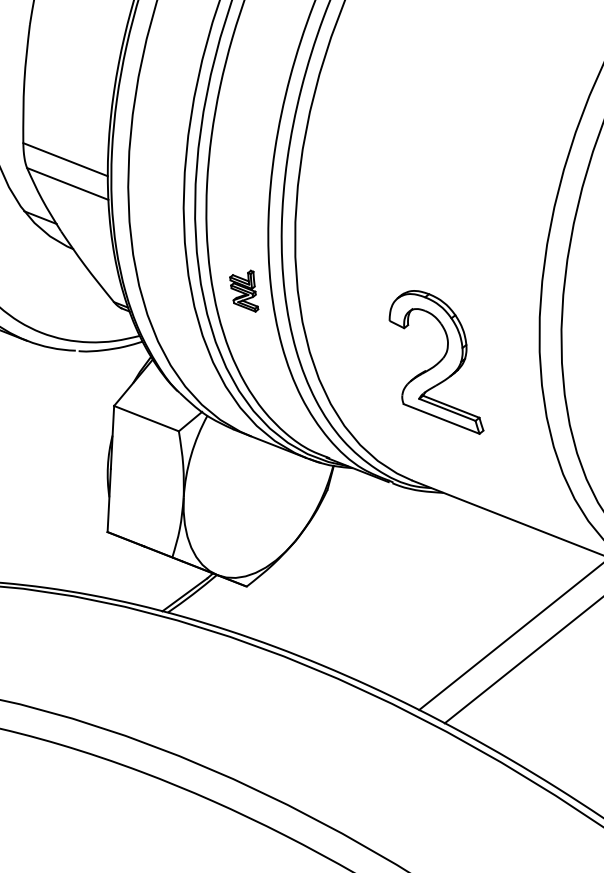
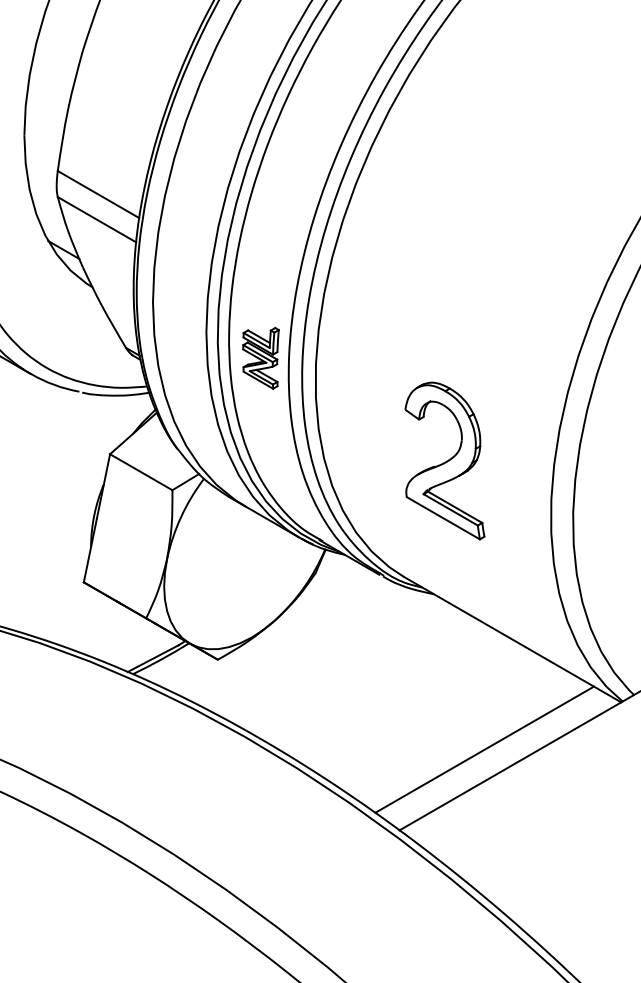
part: (243, 291) -> (260, 357), size x1.43

